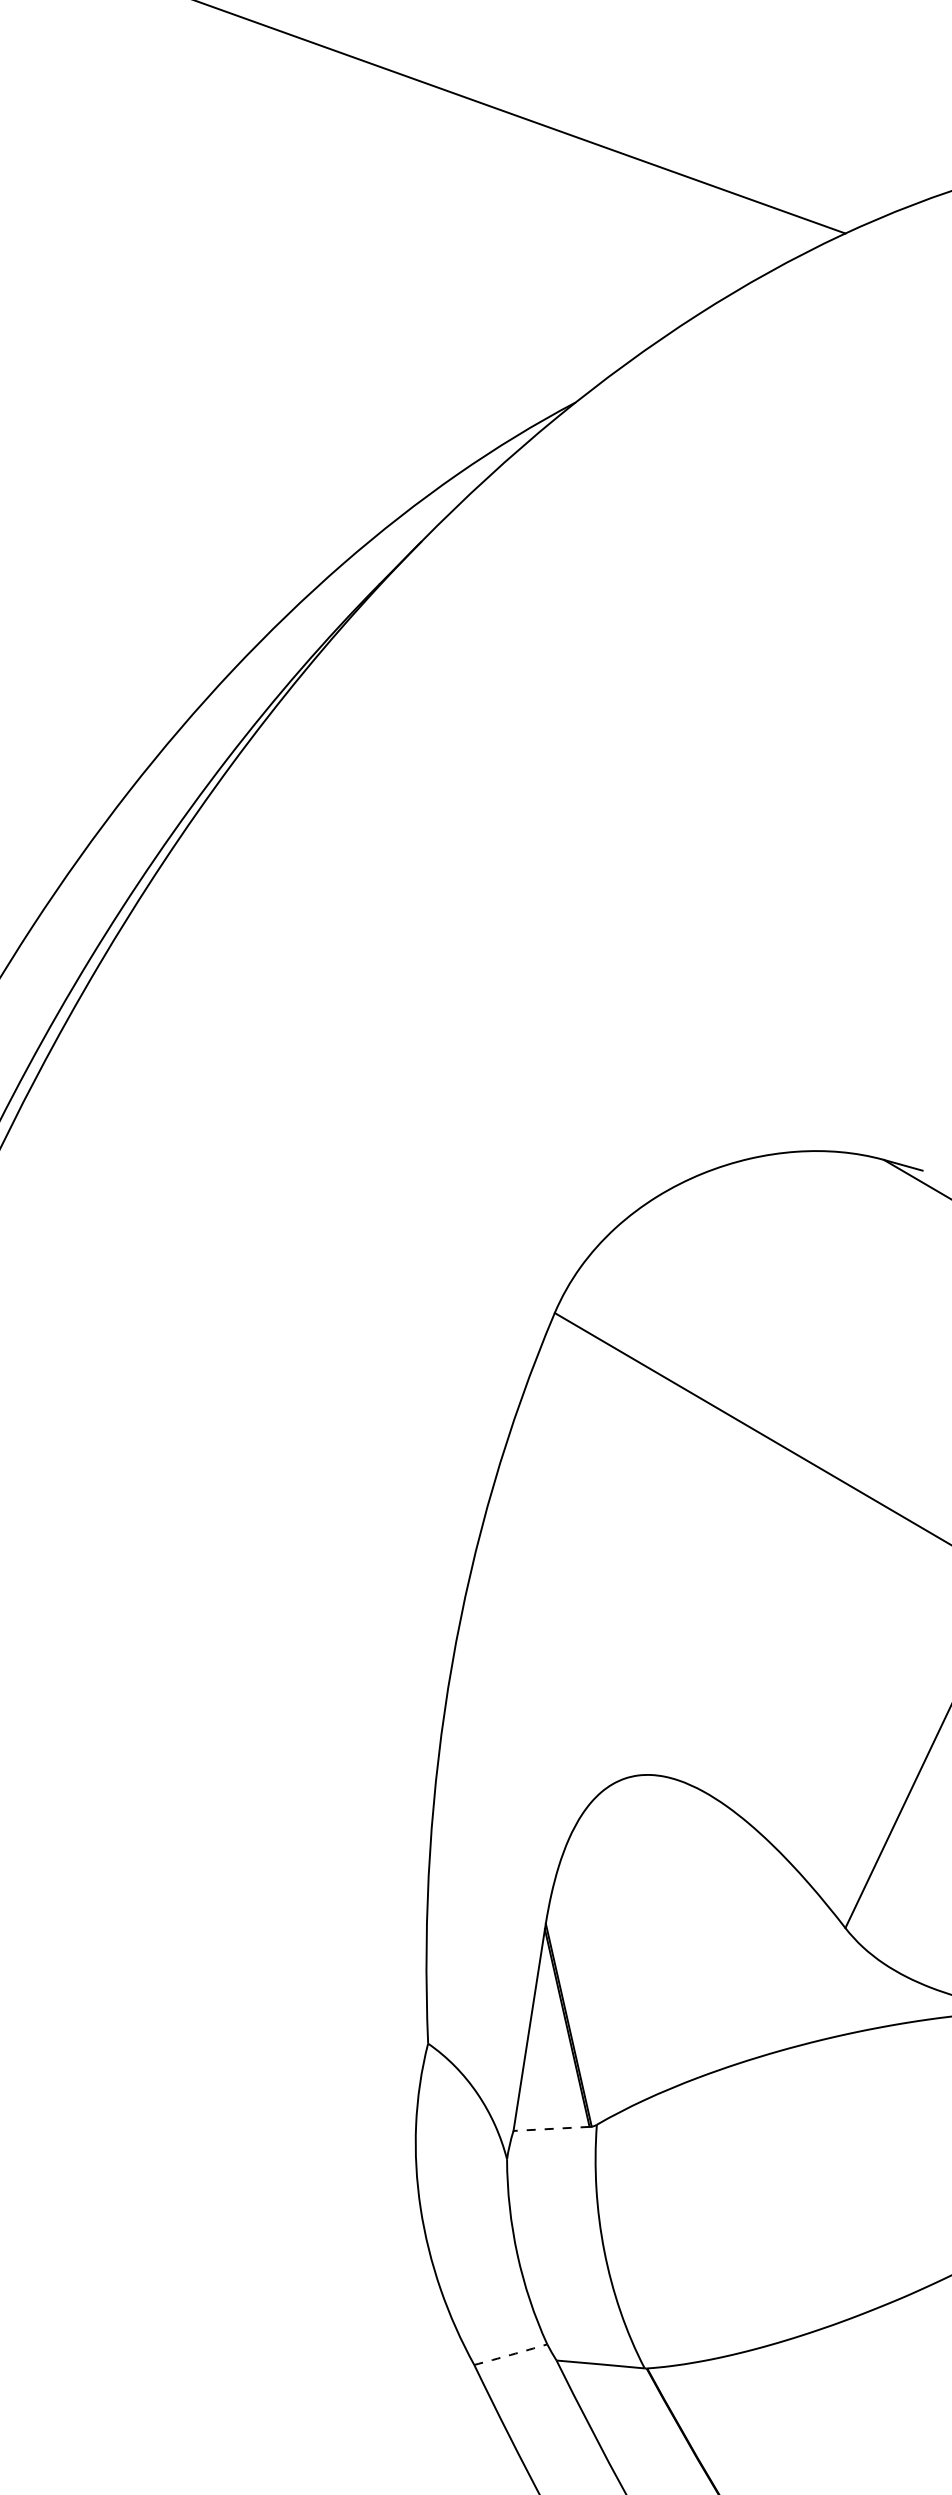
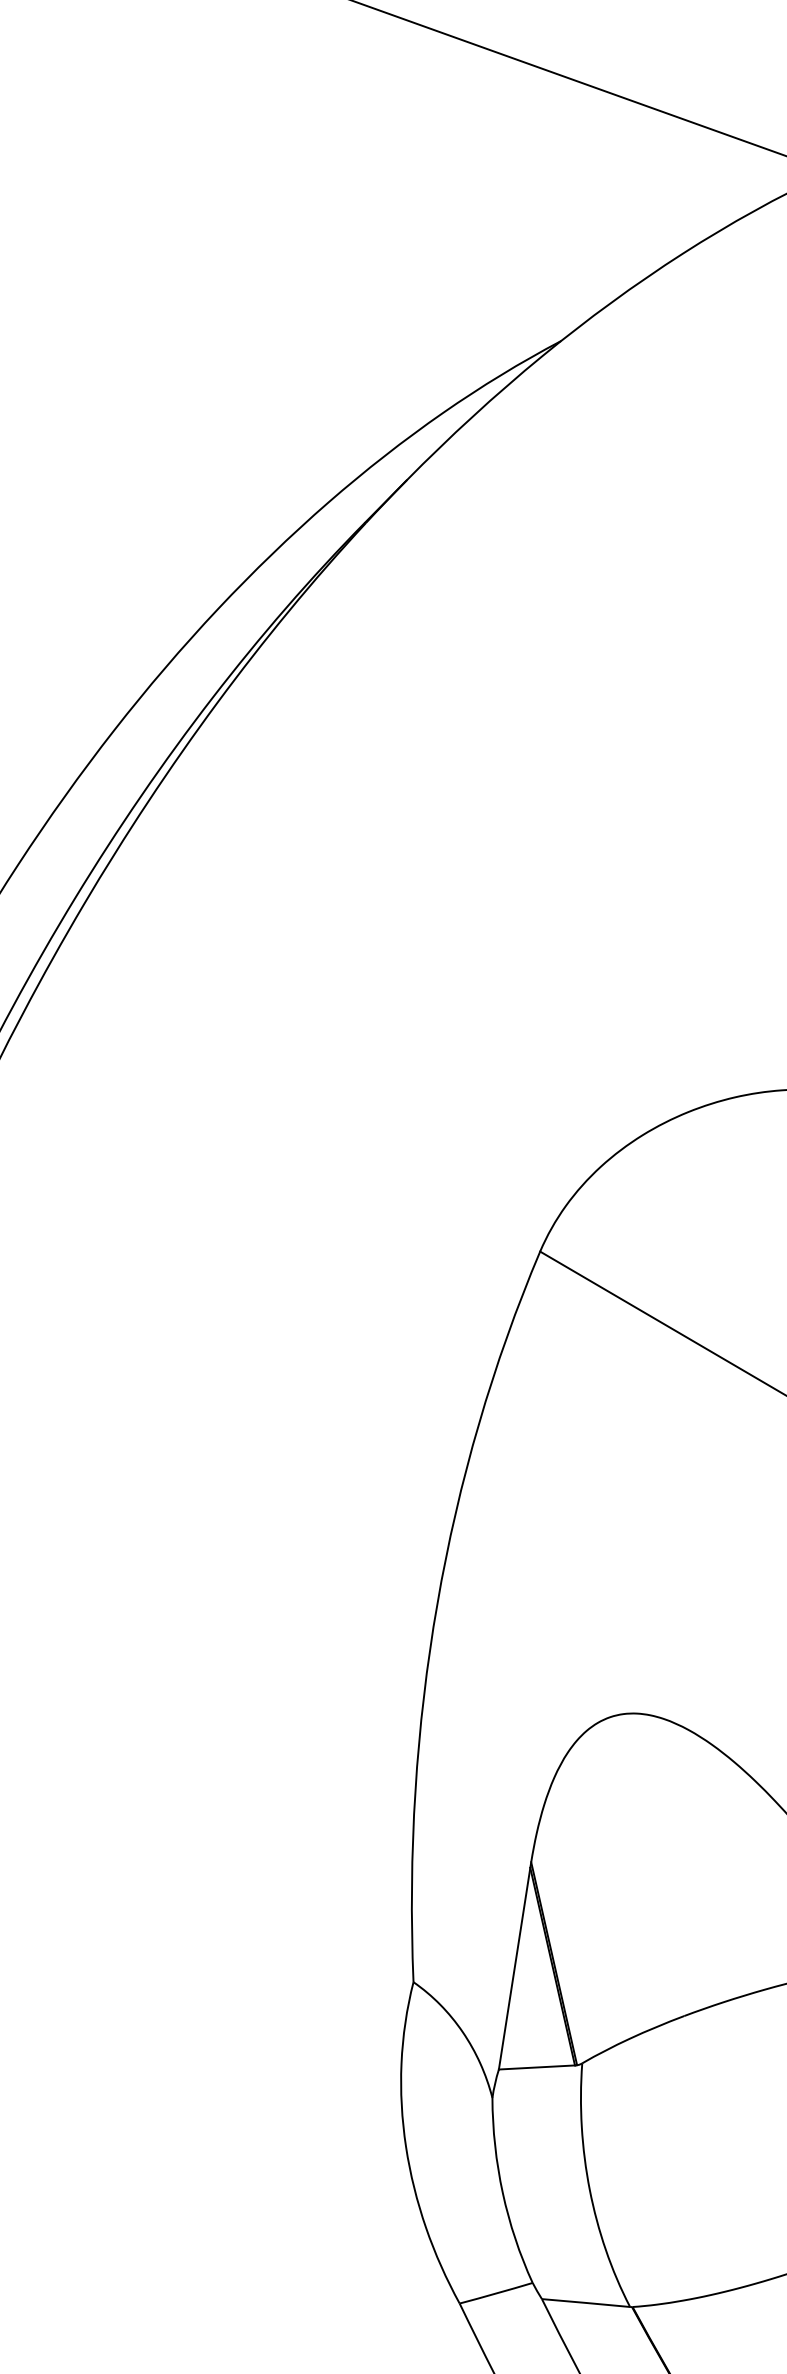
line: (551, 2128) -> (536, 2067), dashed -> solid
arc: (510, 2354) -> (495, 2293), dashed -> solid

